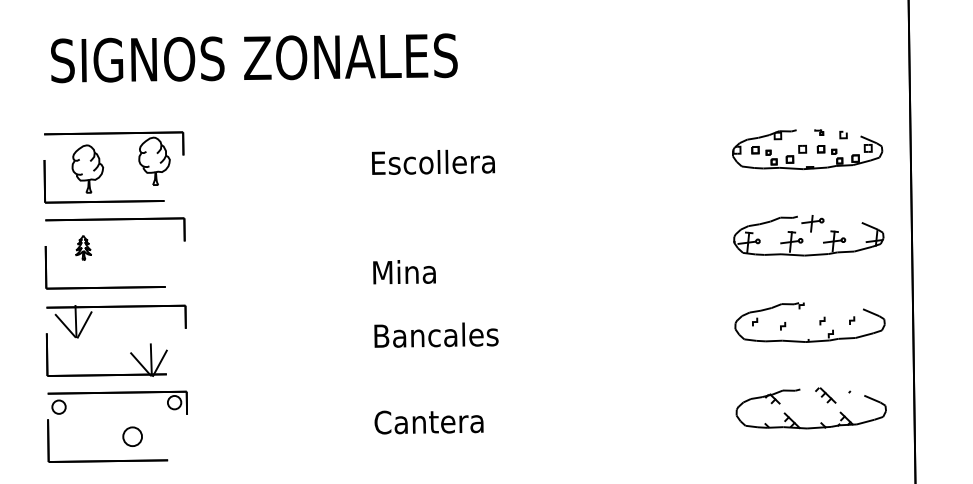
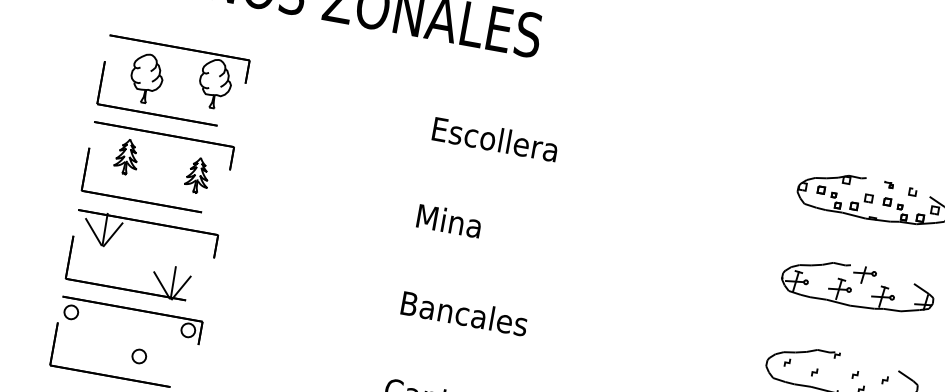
part: (83, 247) -> (127, 156), size x1.43
part: (154, 252) -> (197, 175), added
text: (404, 272) -> (449, 221), moved
circle: (131, 436) -> (138, 355), size x0.71

